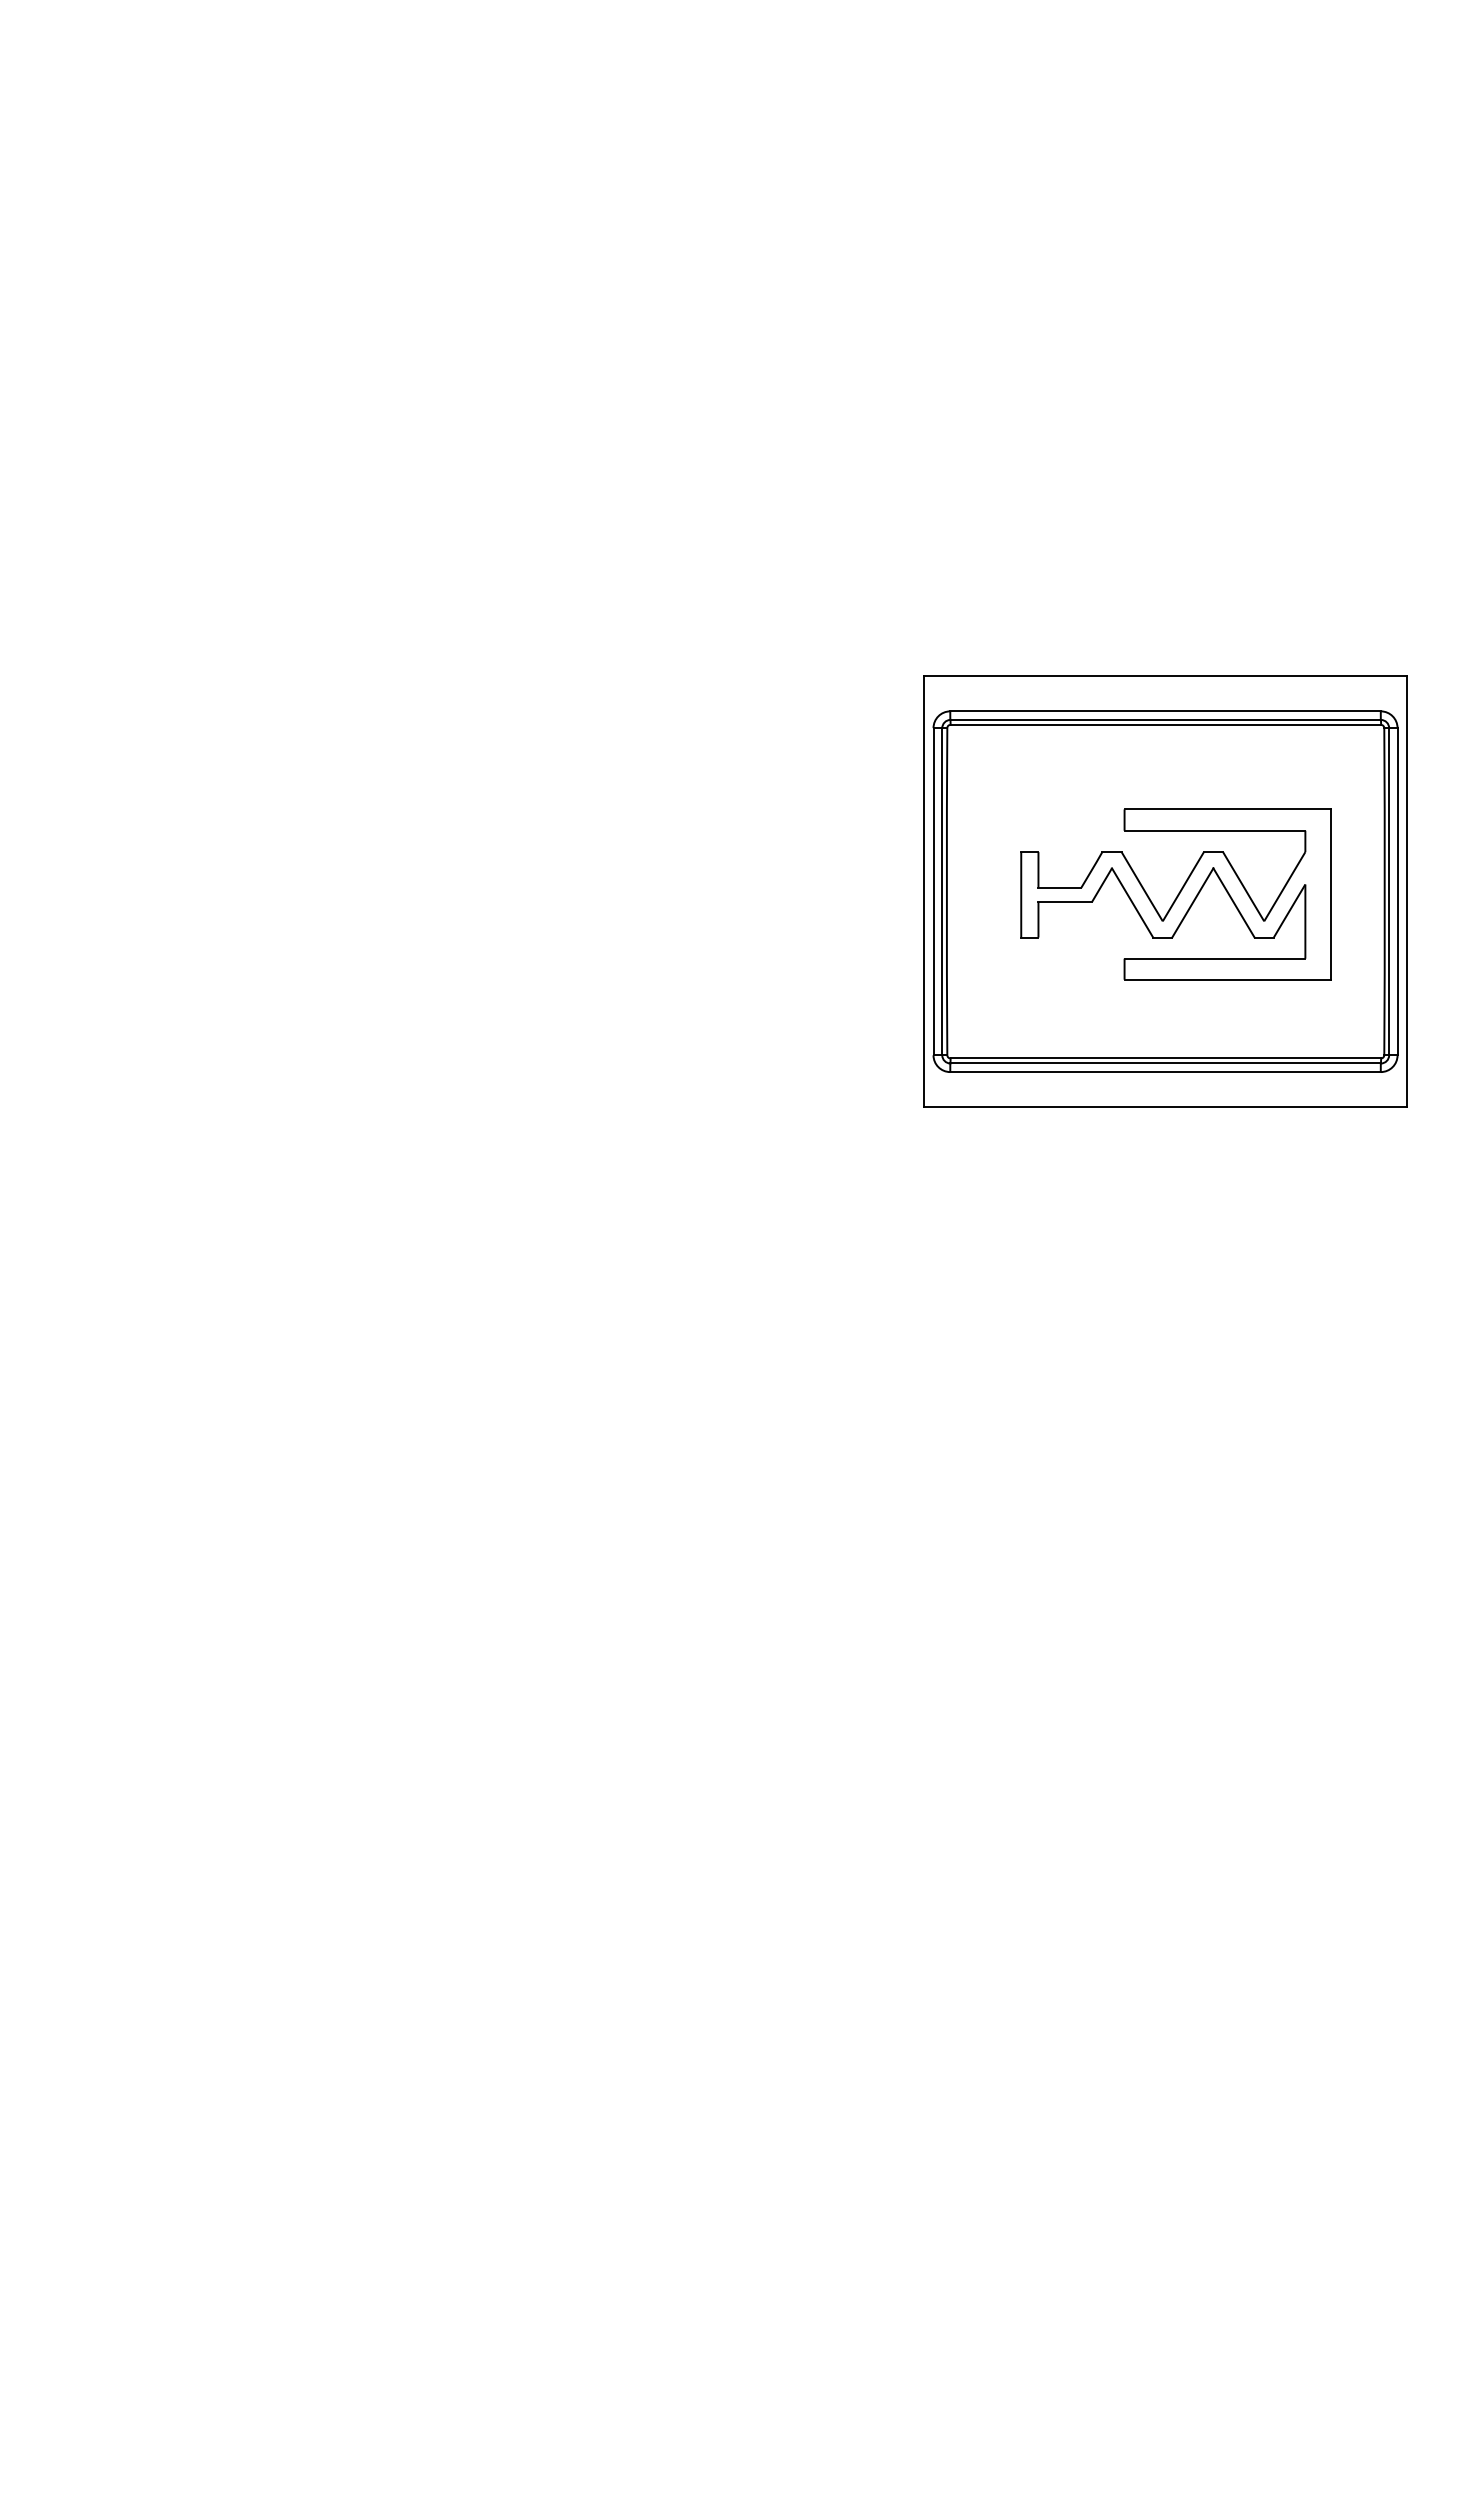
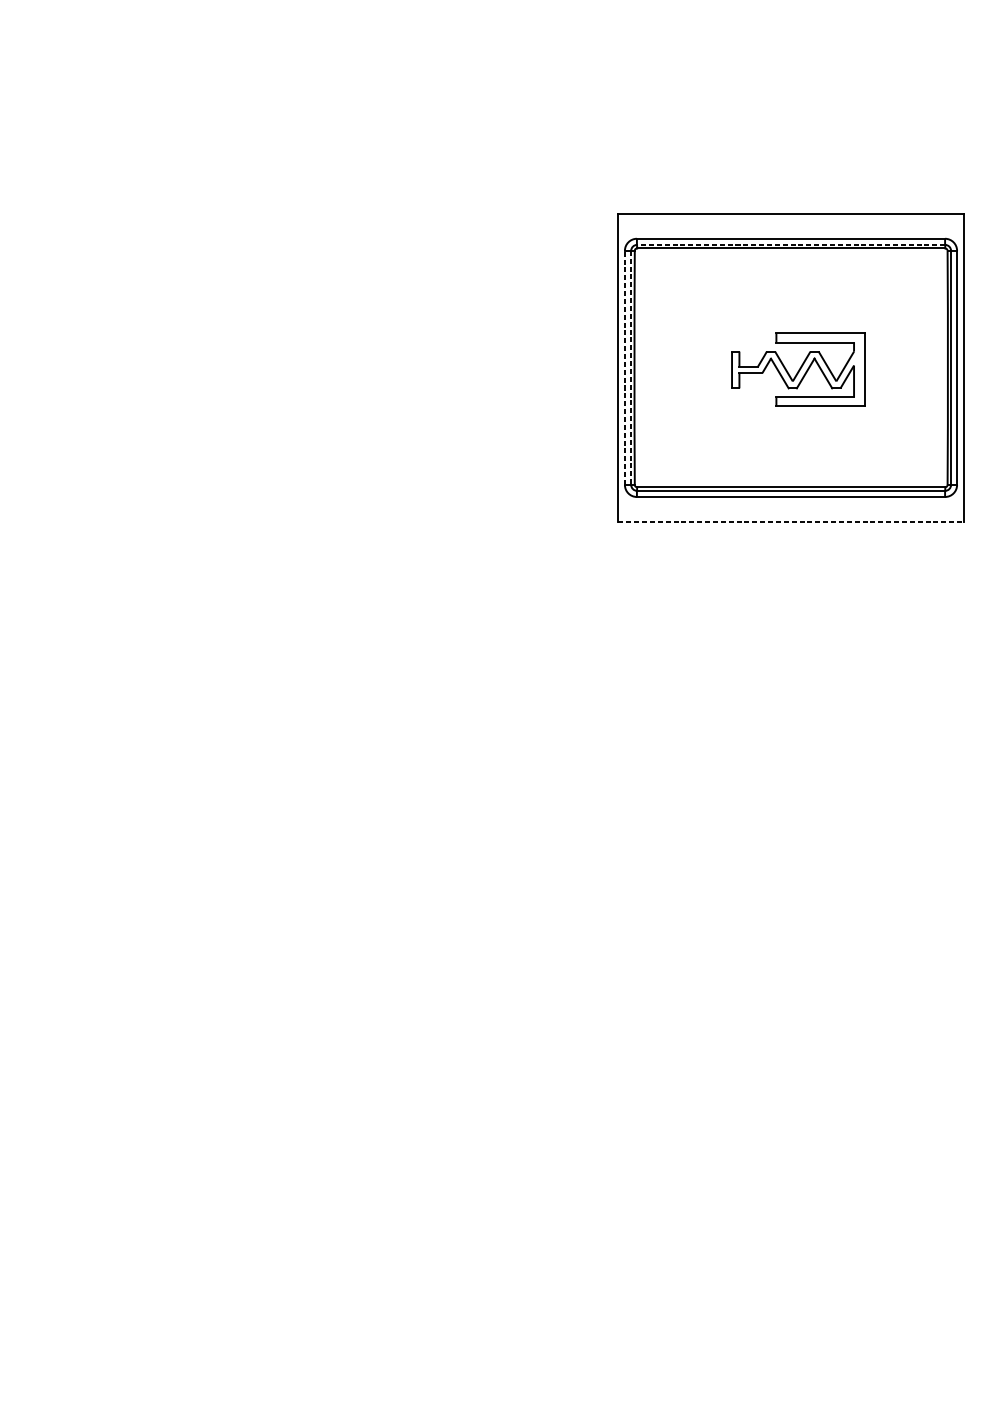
line: (1165, 719) -> (790, 244), solid -> dashed
line: (933, 891) -> (624, 367), solid -> dashed
line: (942, 891) -> (631, 367), solid -> dashed
part: (1175, 894) -> (798, 369), size x0.6
line: (1166, 1106) -> (791, 521), solid -> dashed

